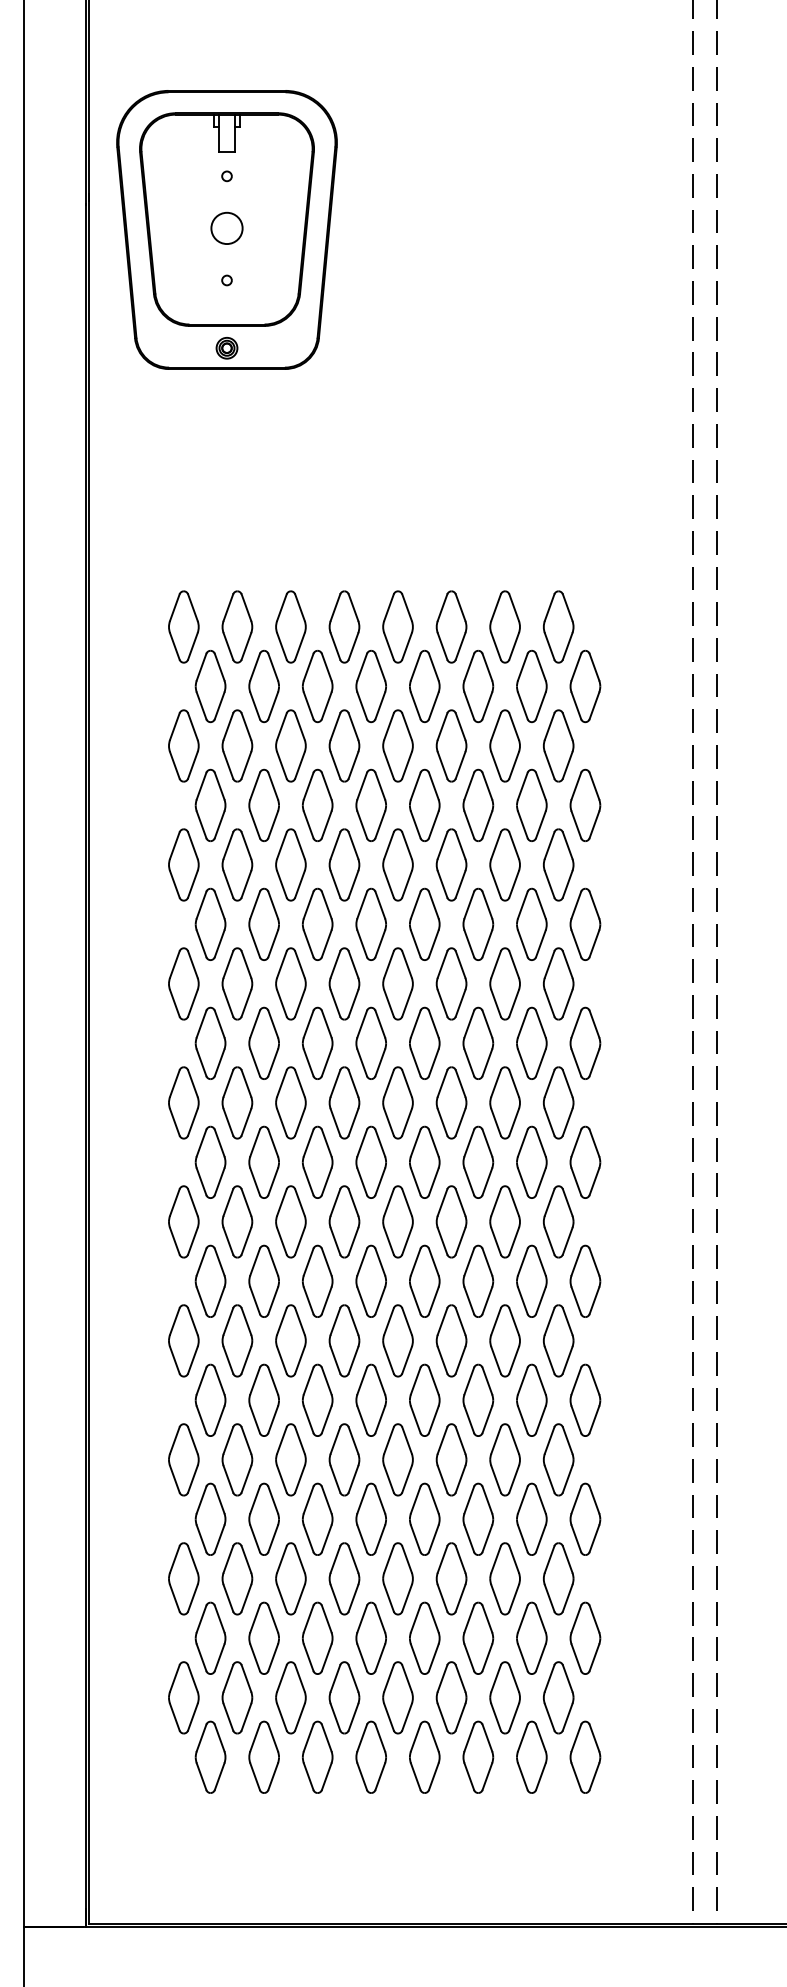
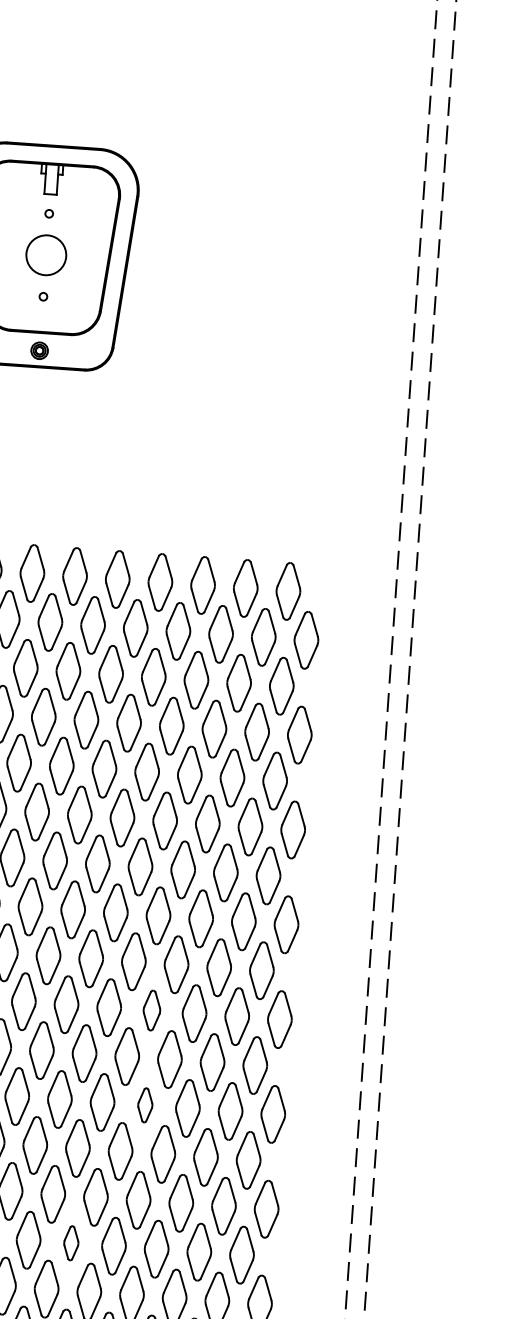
circle: (226, 228) -> (45, 255), size x1.6
part: (424, 1161) -> (151, 1009), size x0.7
part: (424, 1280) -> (145, 1104), size x0.6
part: (344, 1459) -> (71, 1242), size x0.6

